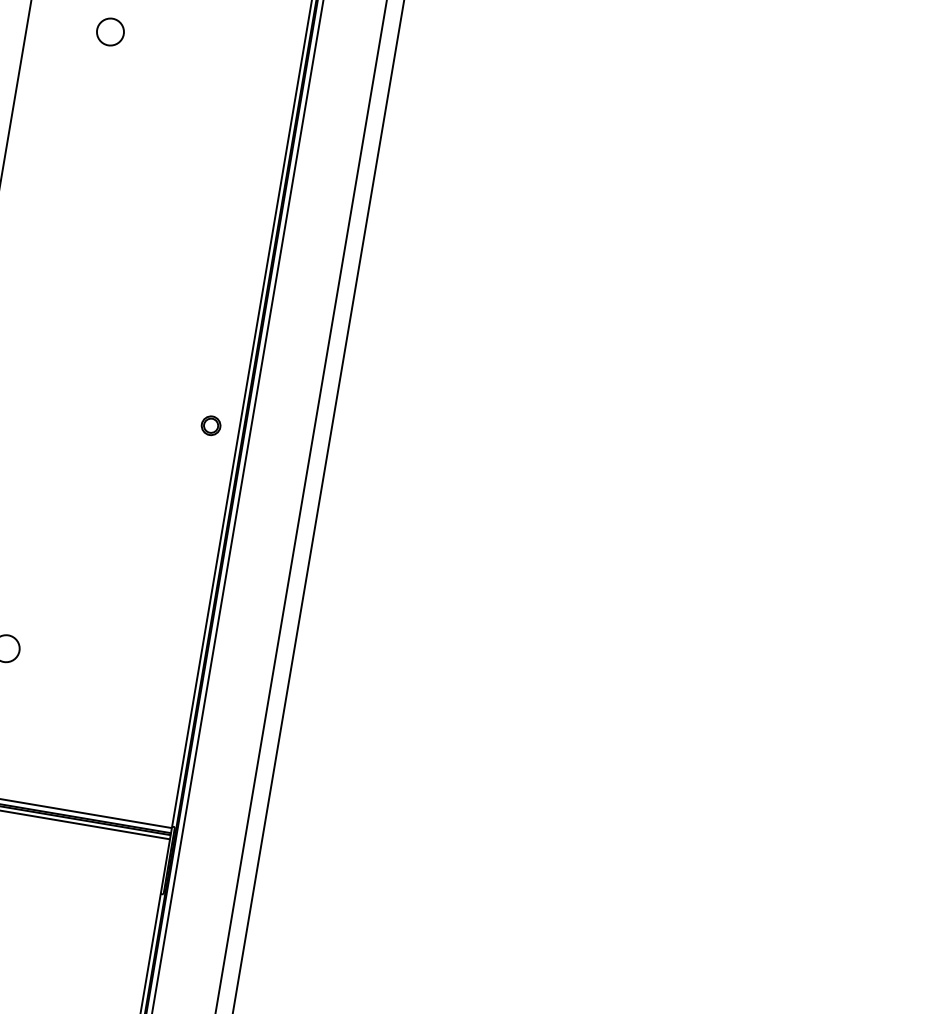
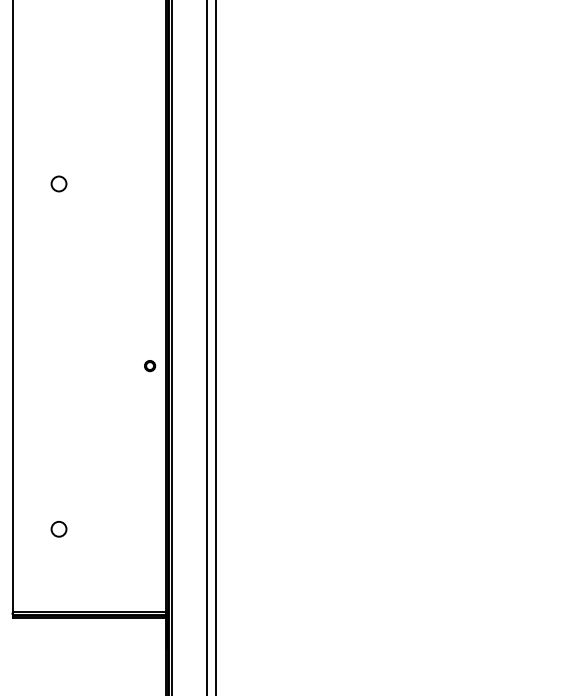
part: (211, 426) -> (150, 366), moved

